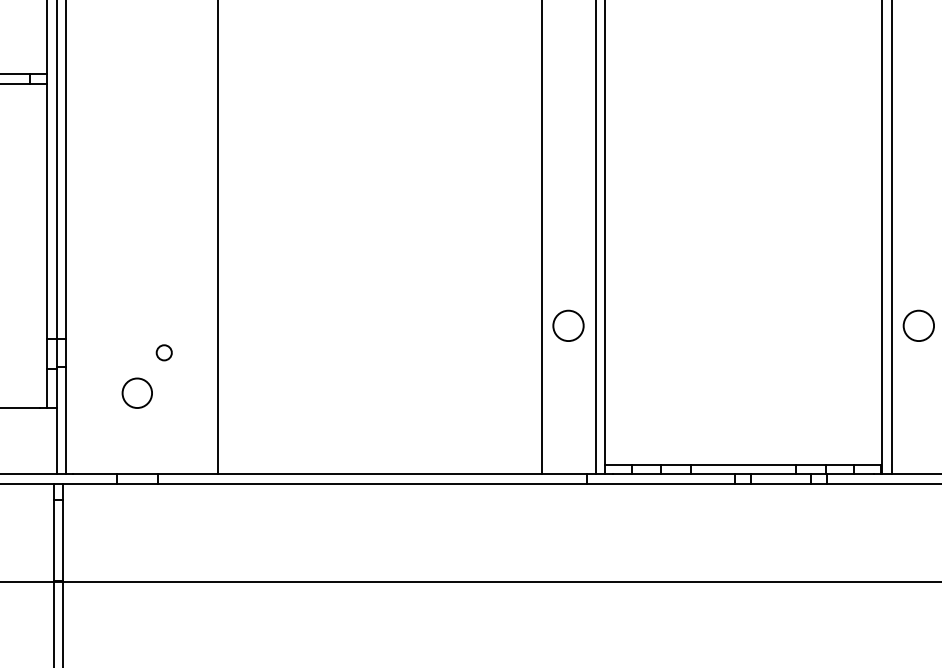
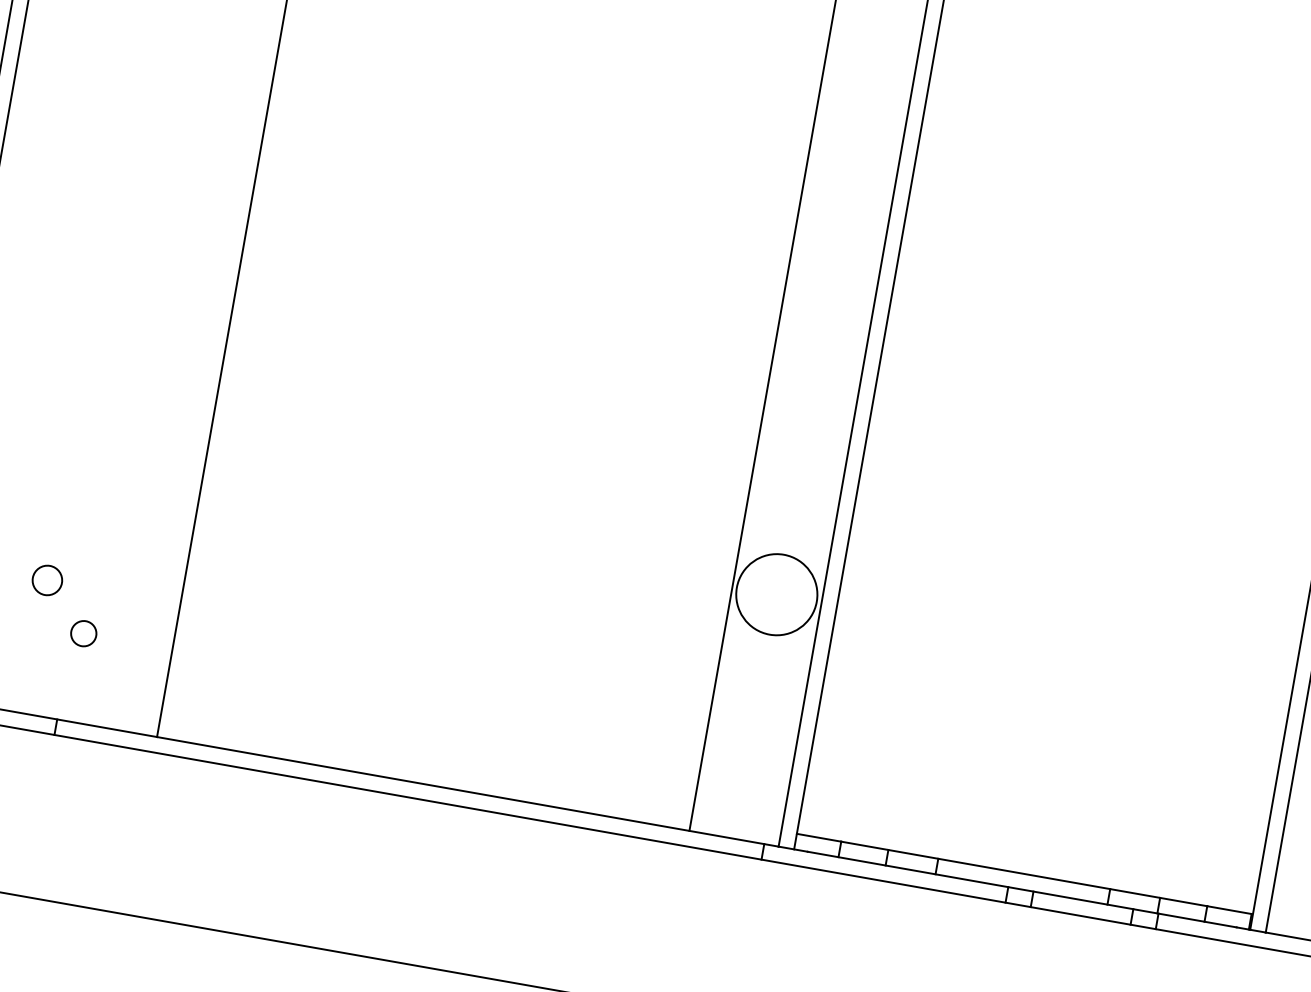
circle: (568, 325) -> (776, 594), size x1.6
circle: (163, 352) -> (82, 632), moved
circle: (137, 393) -> (47, 580), size x0.6

